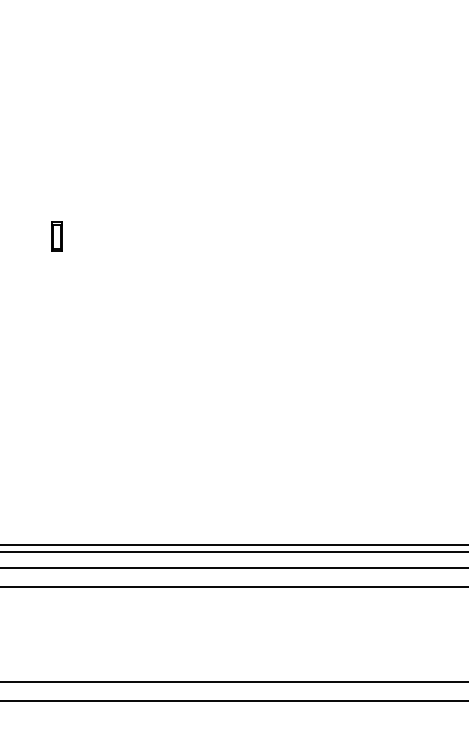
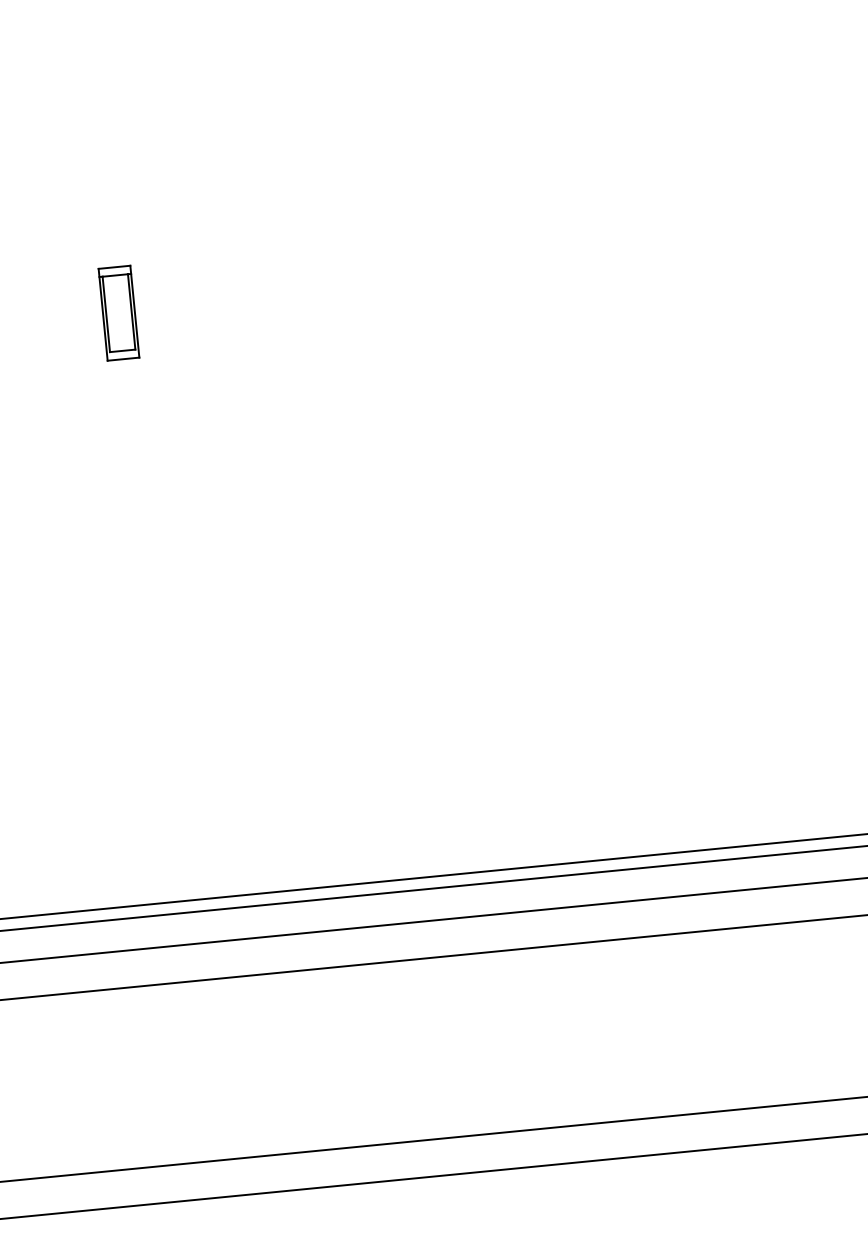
part: (56, 236) -> (118, 312), size x1.67

